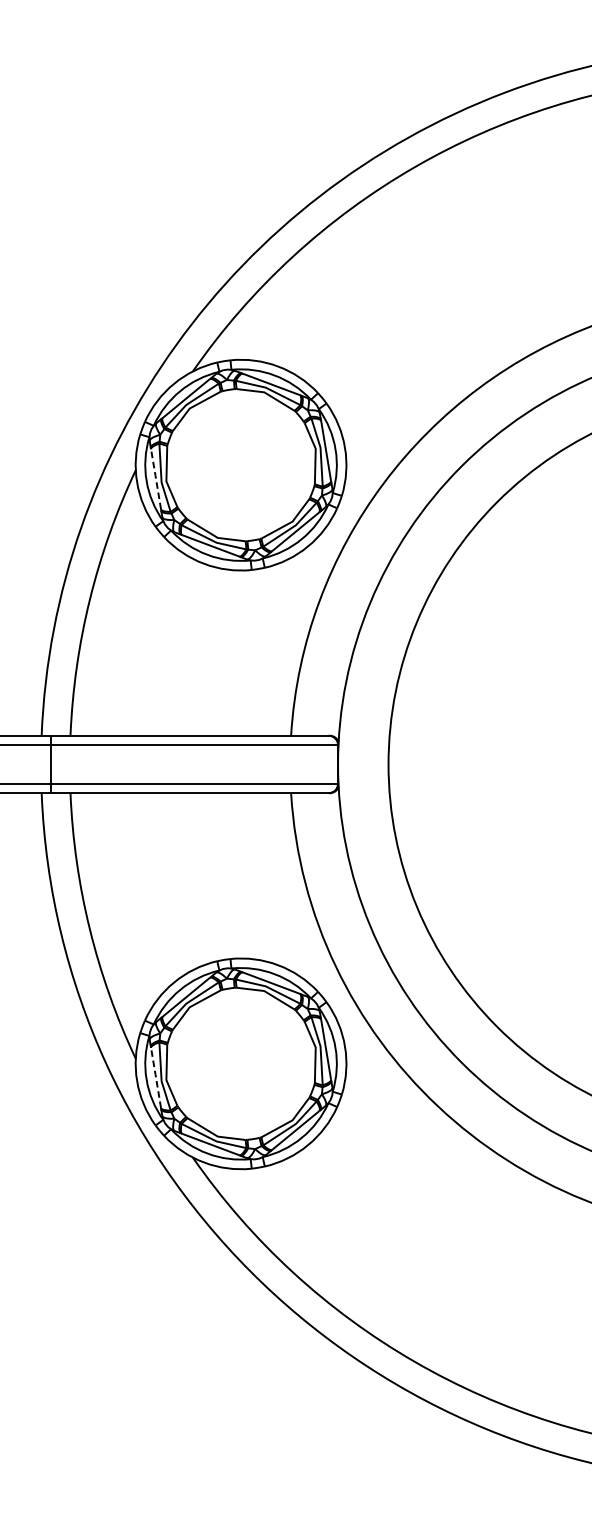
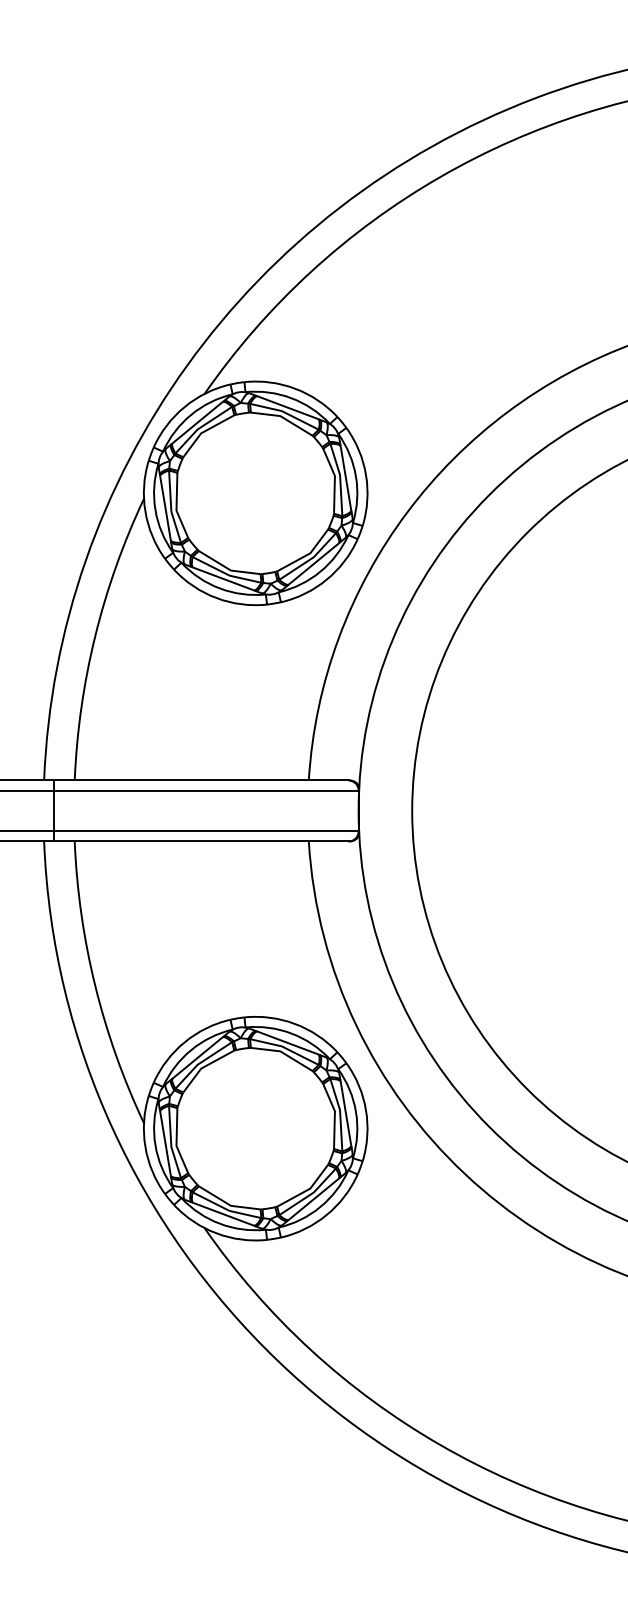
line: (156, 478) -> (165, 507), dashed -> solid
line: (156, 1076) -> (165, 1142), dashed -> solid

